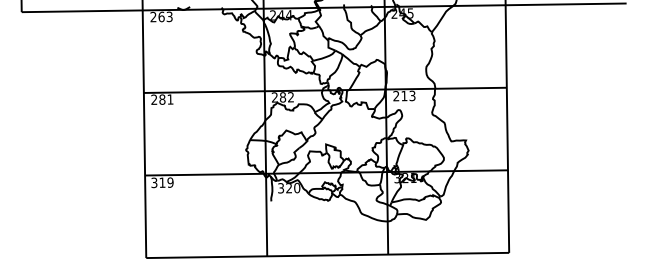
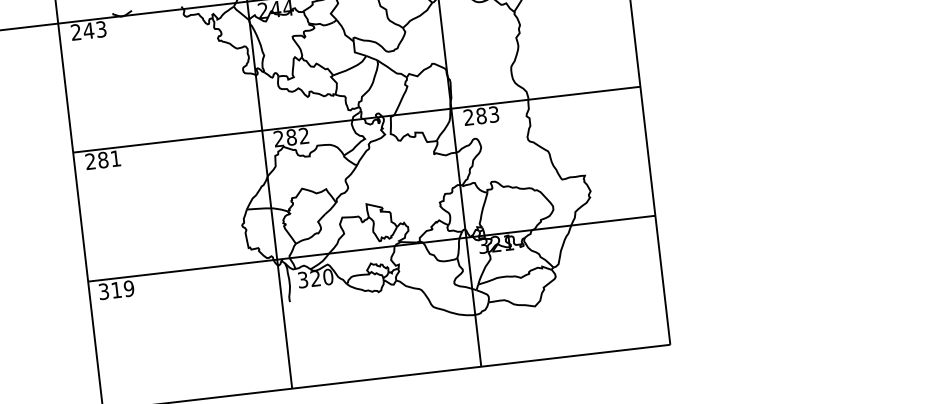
text: (161, 16) -> (88, 30), 263 -> 243
text: (404, 95) -> (481, 115), 213 -> 283

